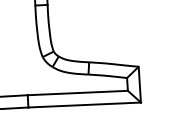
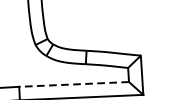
line: (77, 93) -> (73, 84), solid -> dashed

